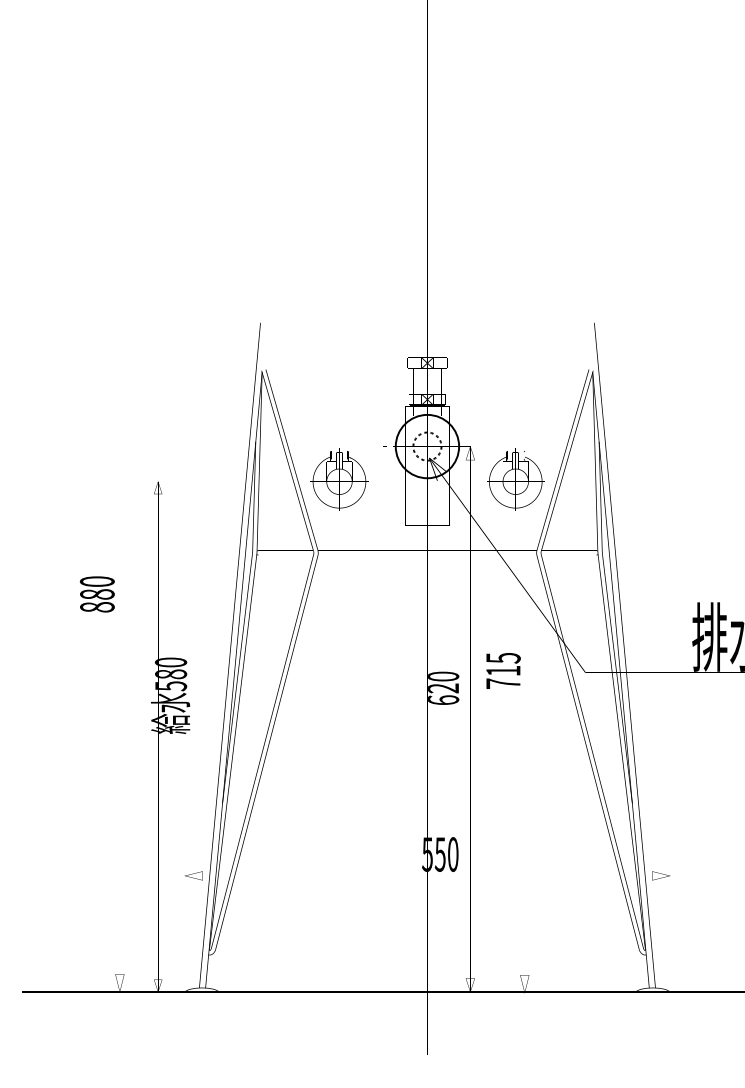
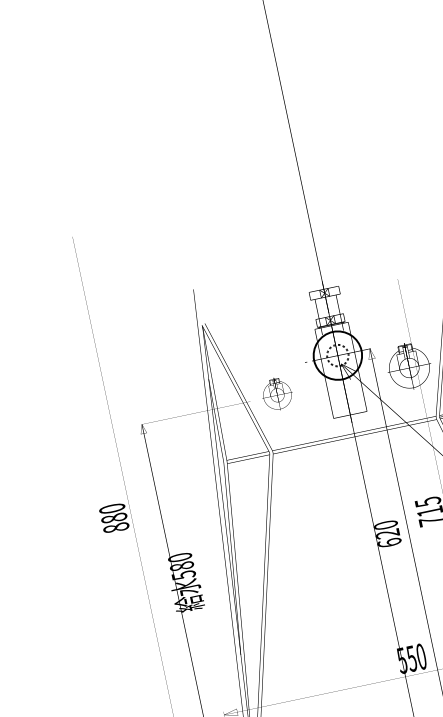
part: (339, 479) -> (277, 394), size x0.7

